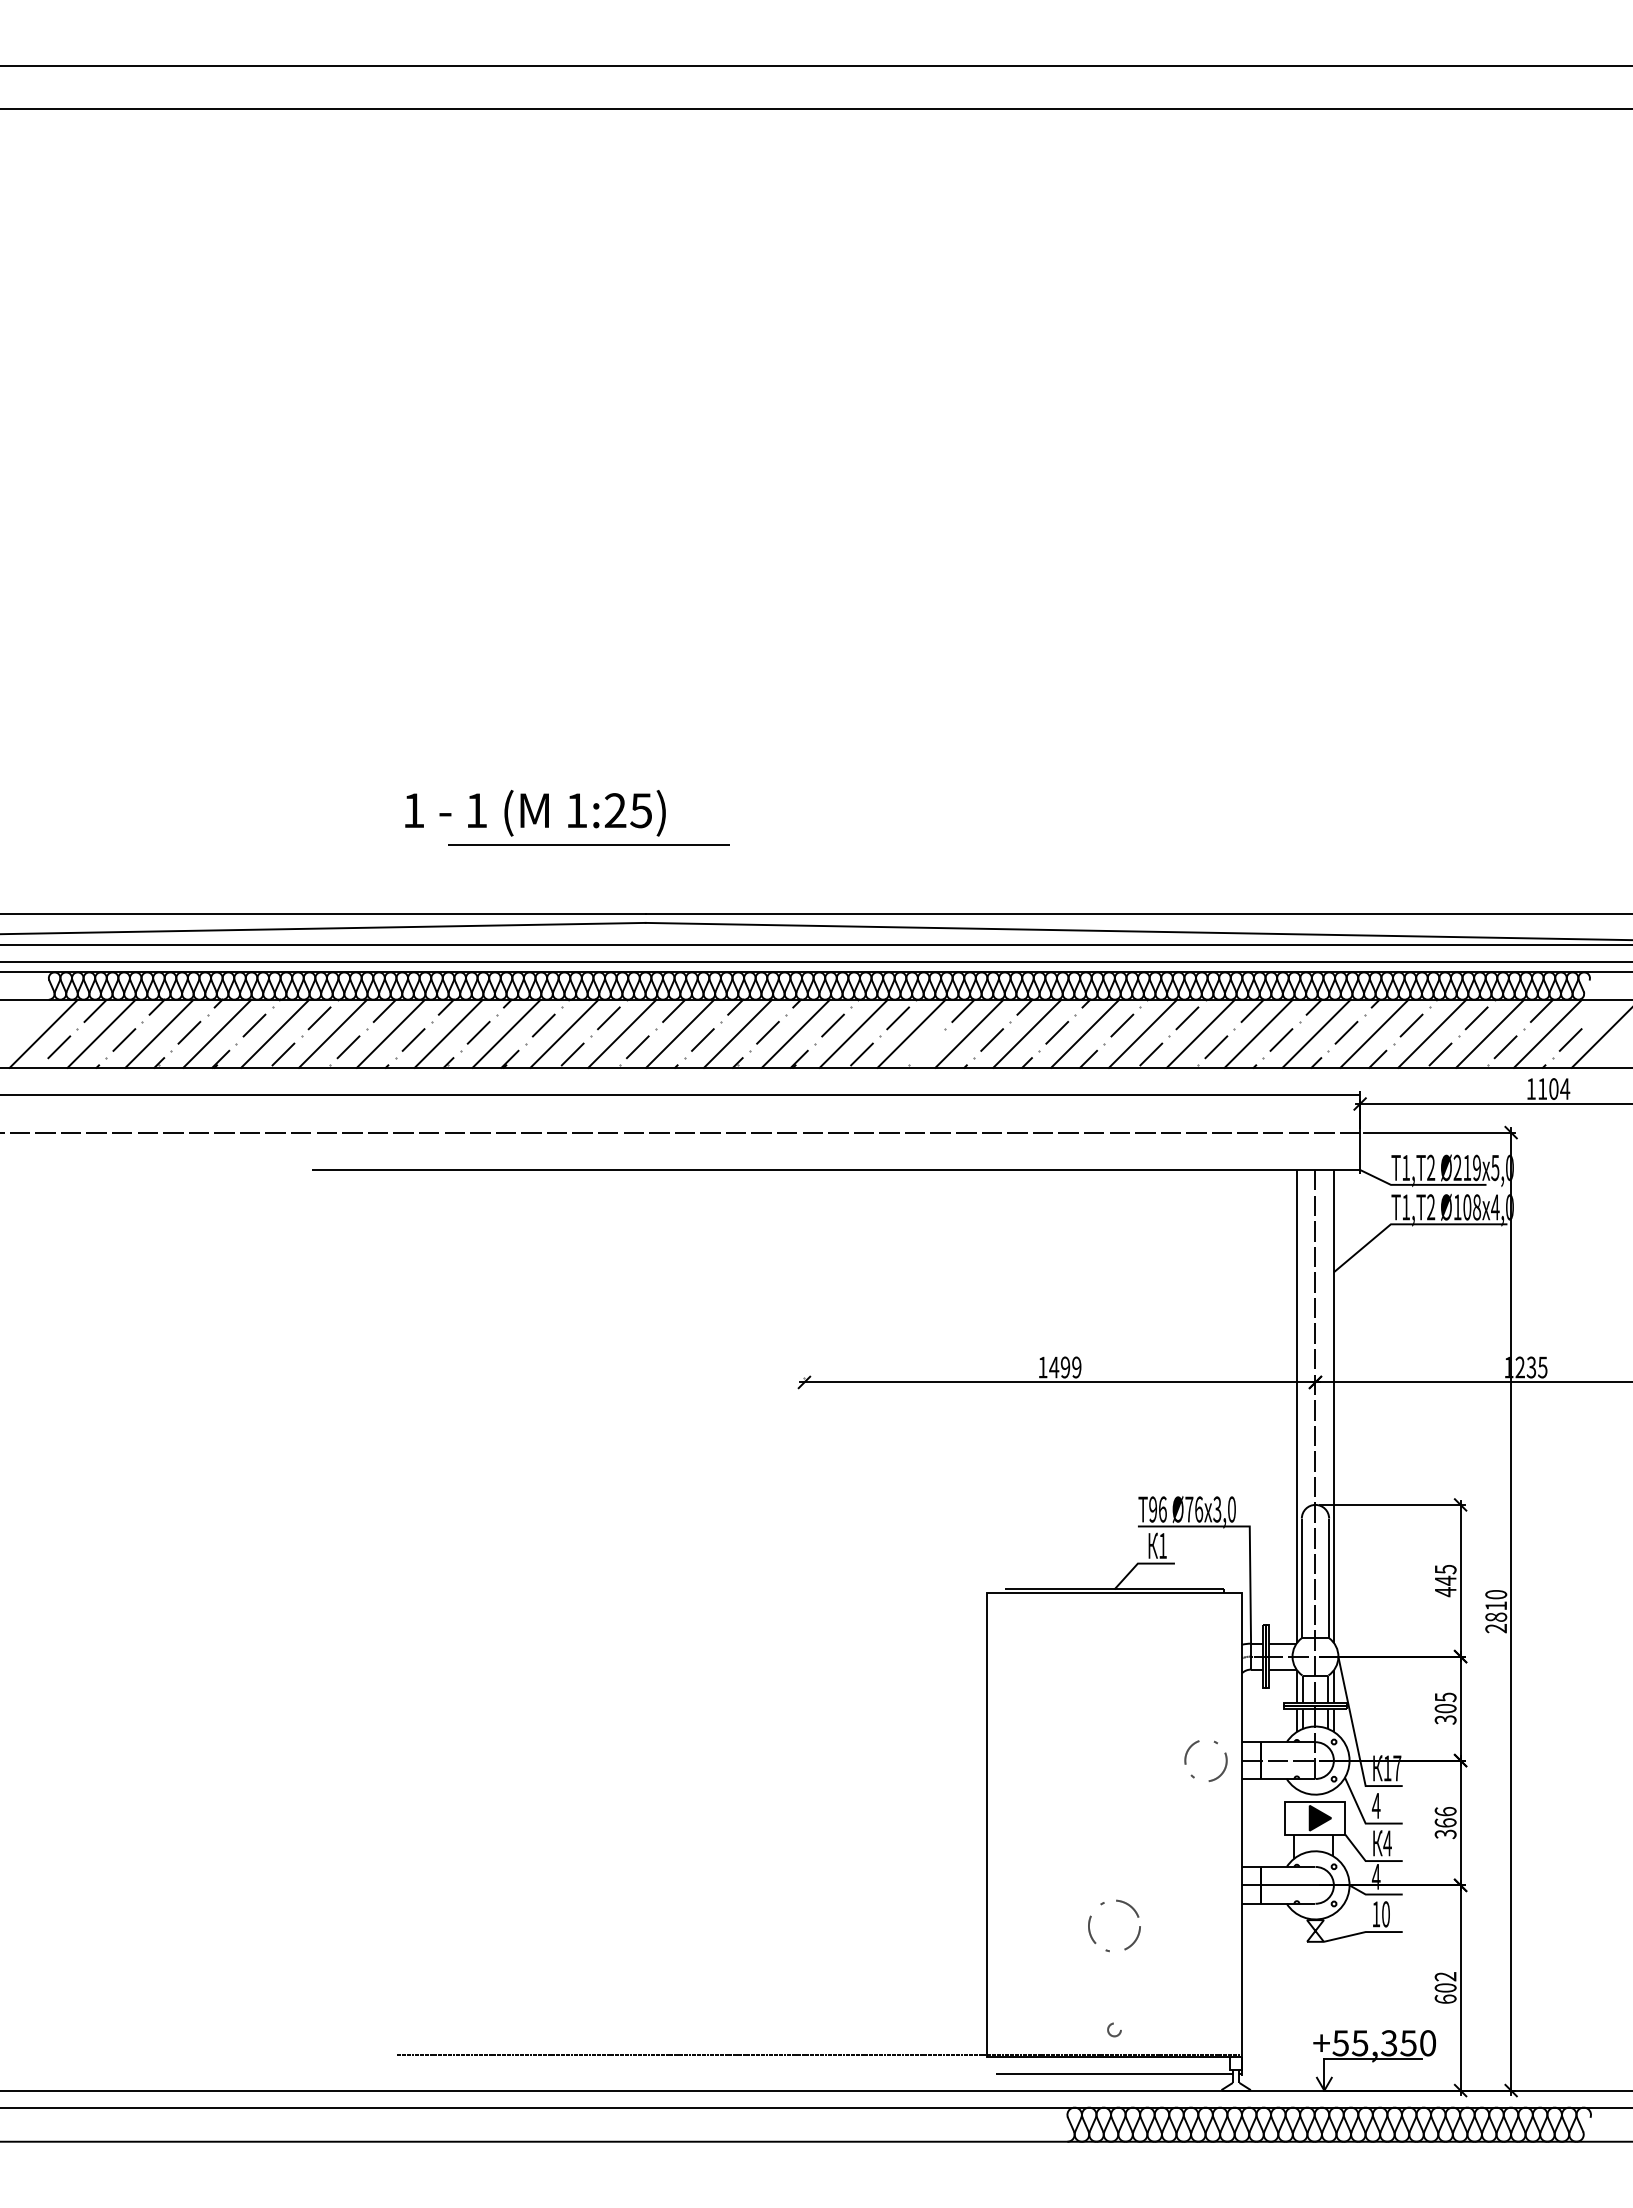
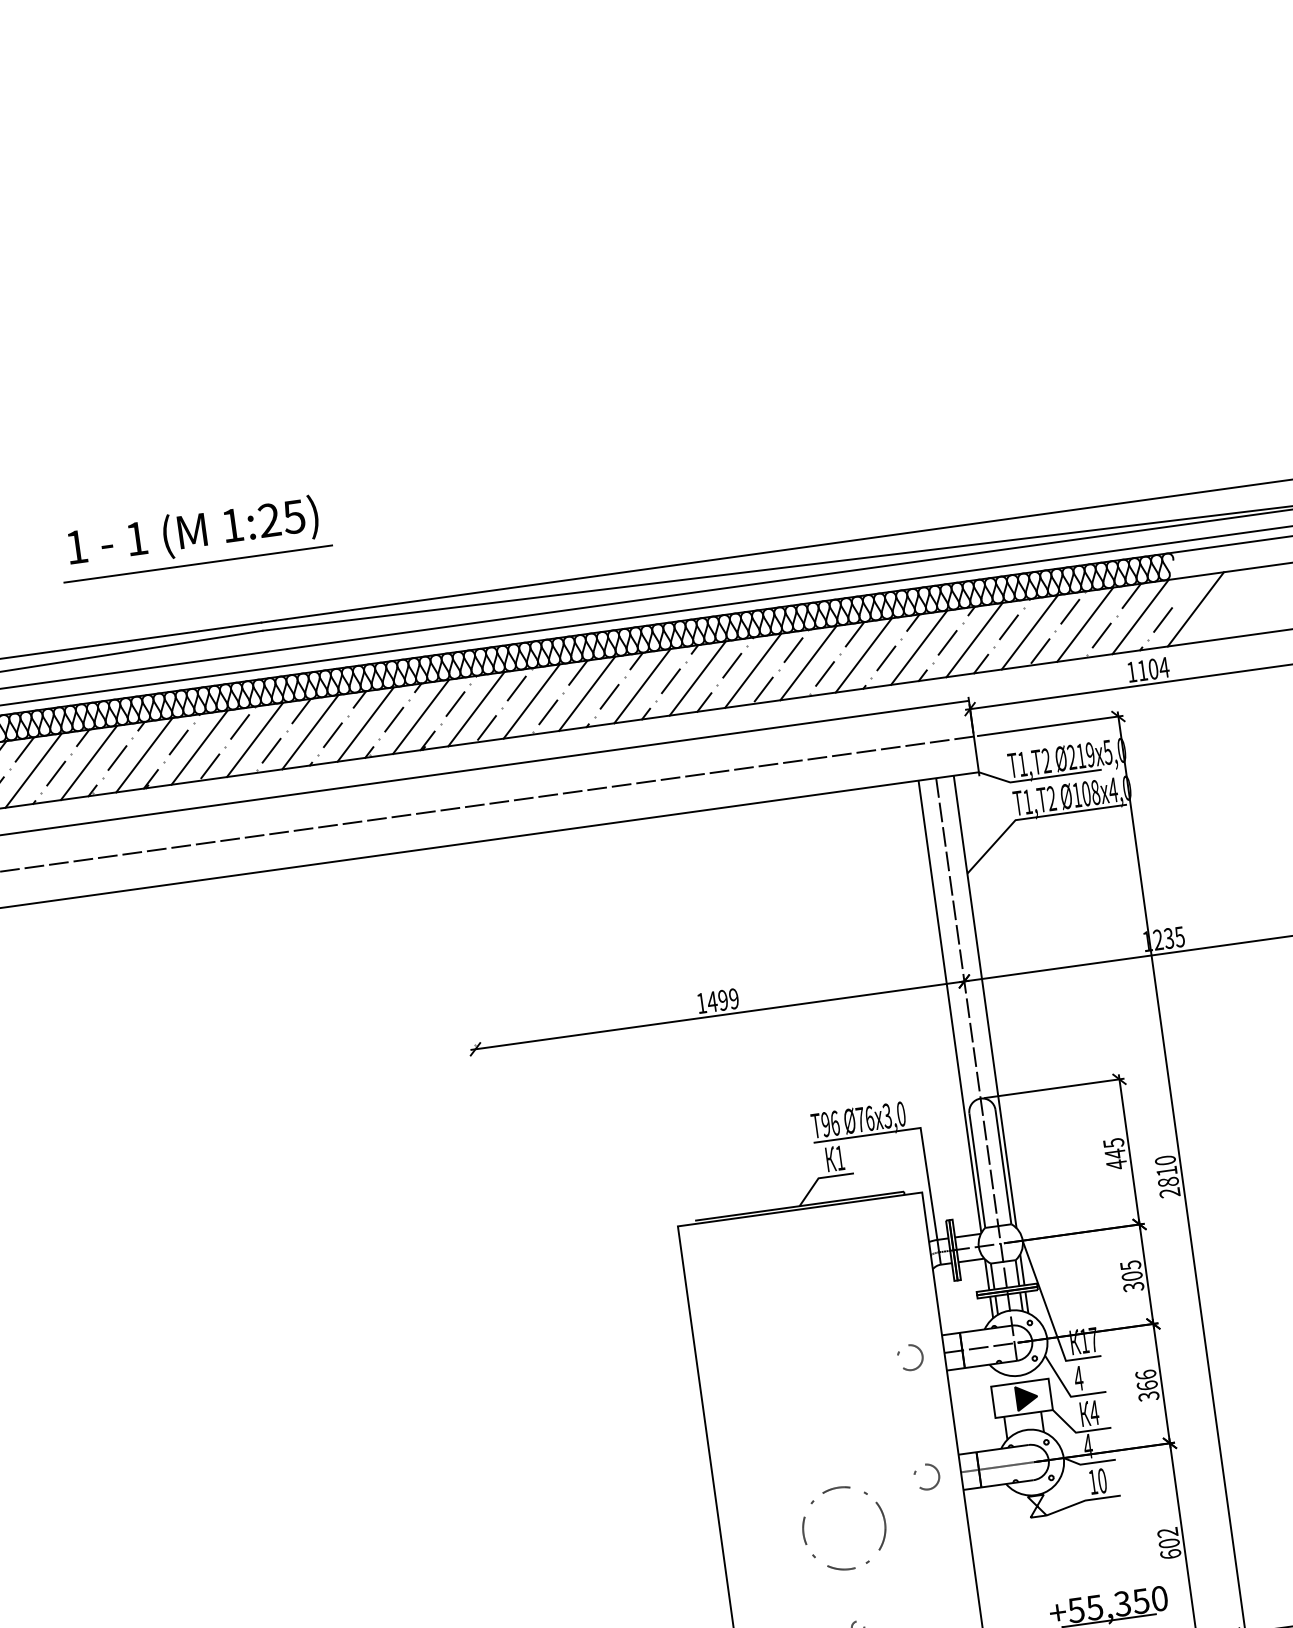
text: (535, 813) -> (193, 533), moved
line: (926, 1047) -> (547, 712), added
circle: (1206, 1760) -> (910, 1357), size x0.62
circle: (1206, 1885) -> (926, 1477), added
circle: (1114, 1925) -> (844, 1527), size x1.67

